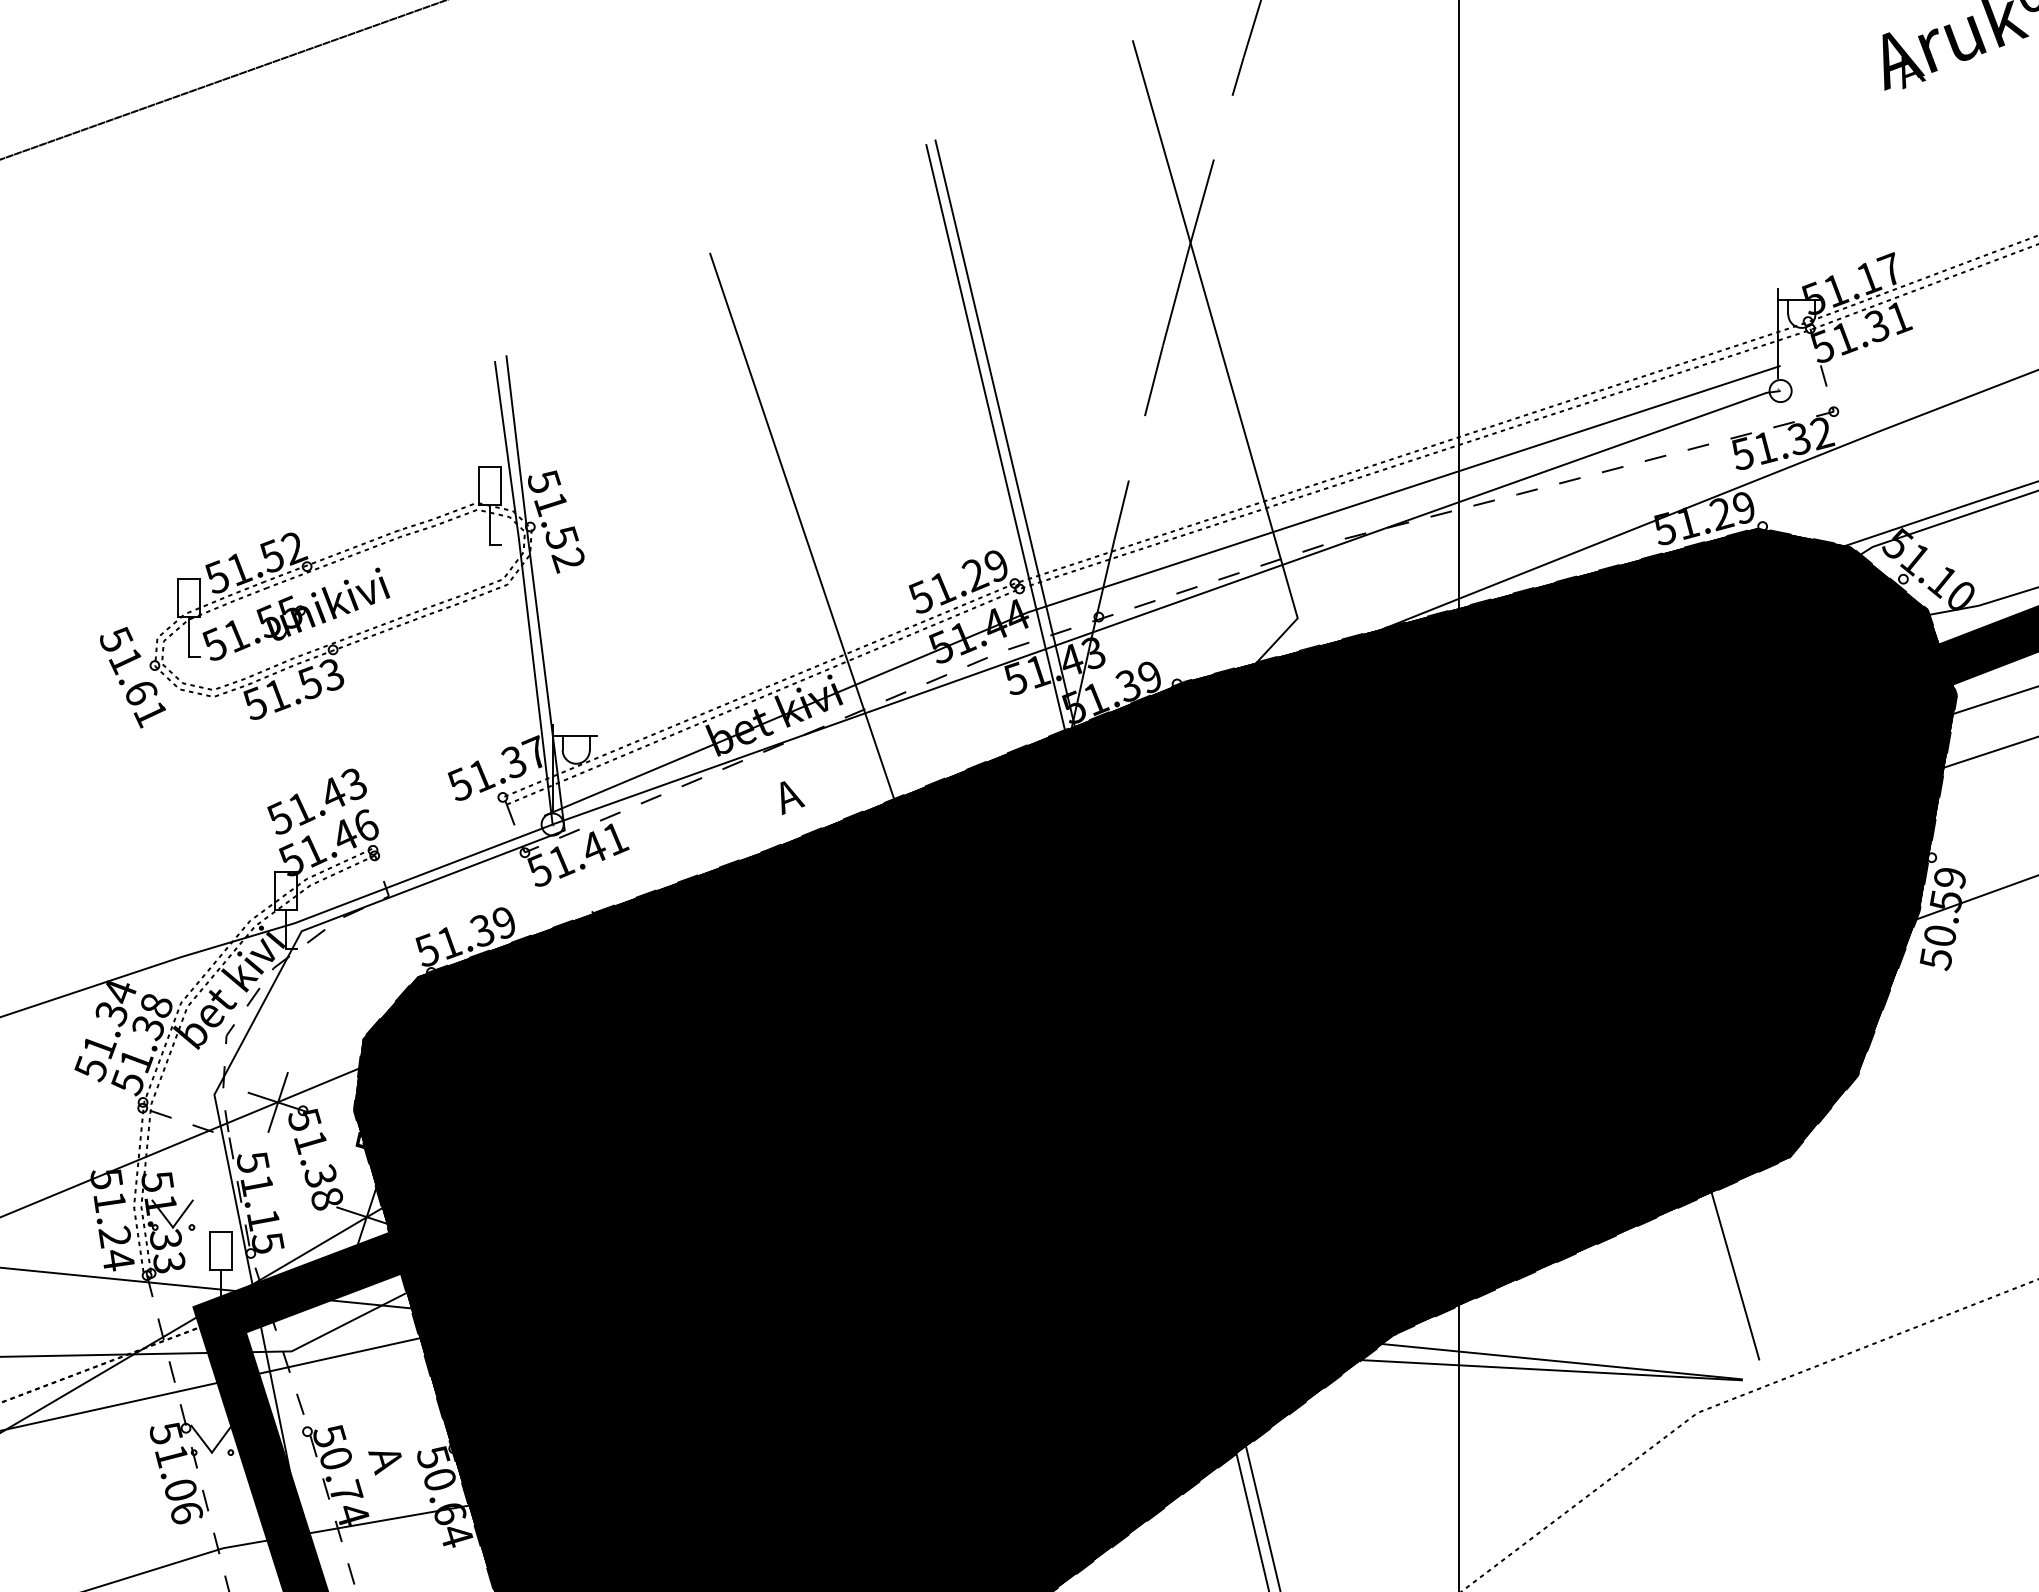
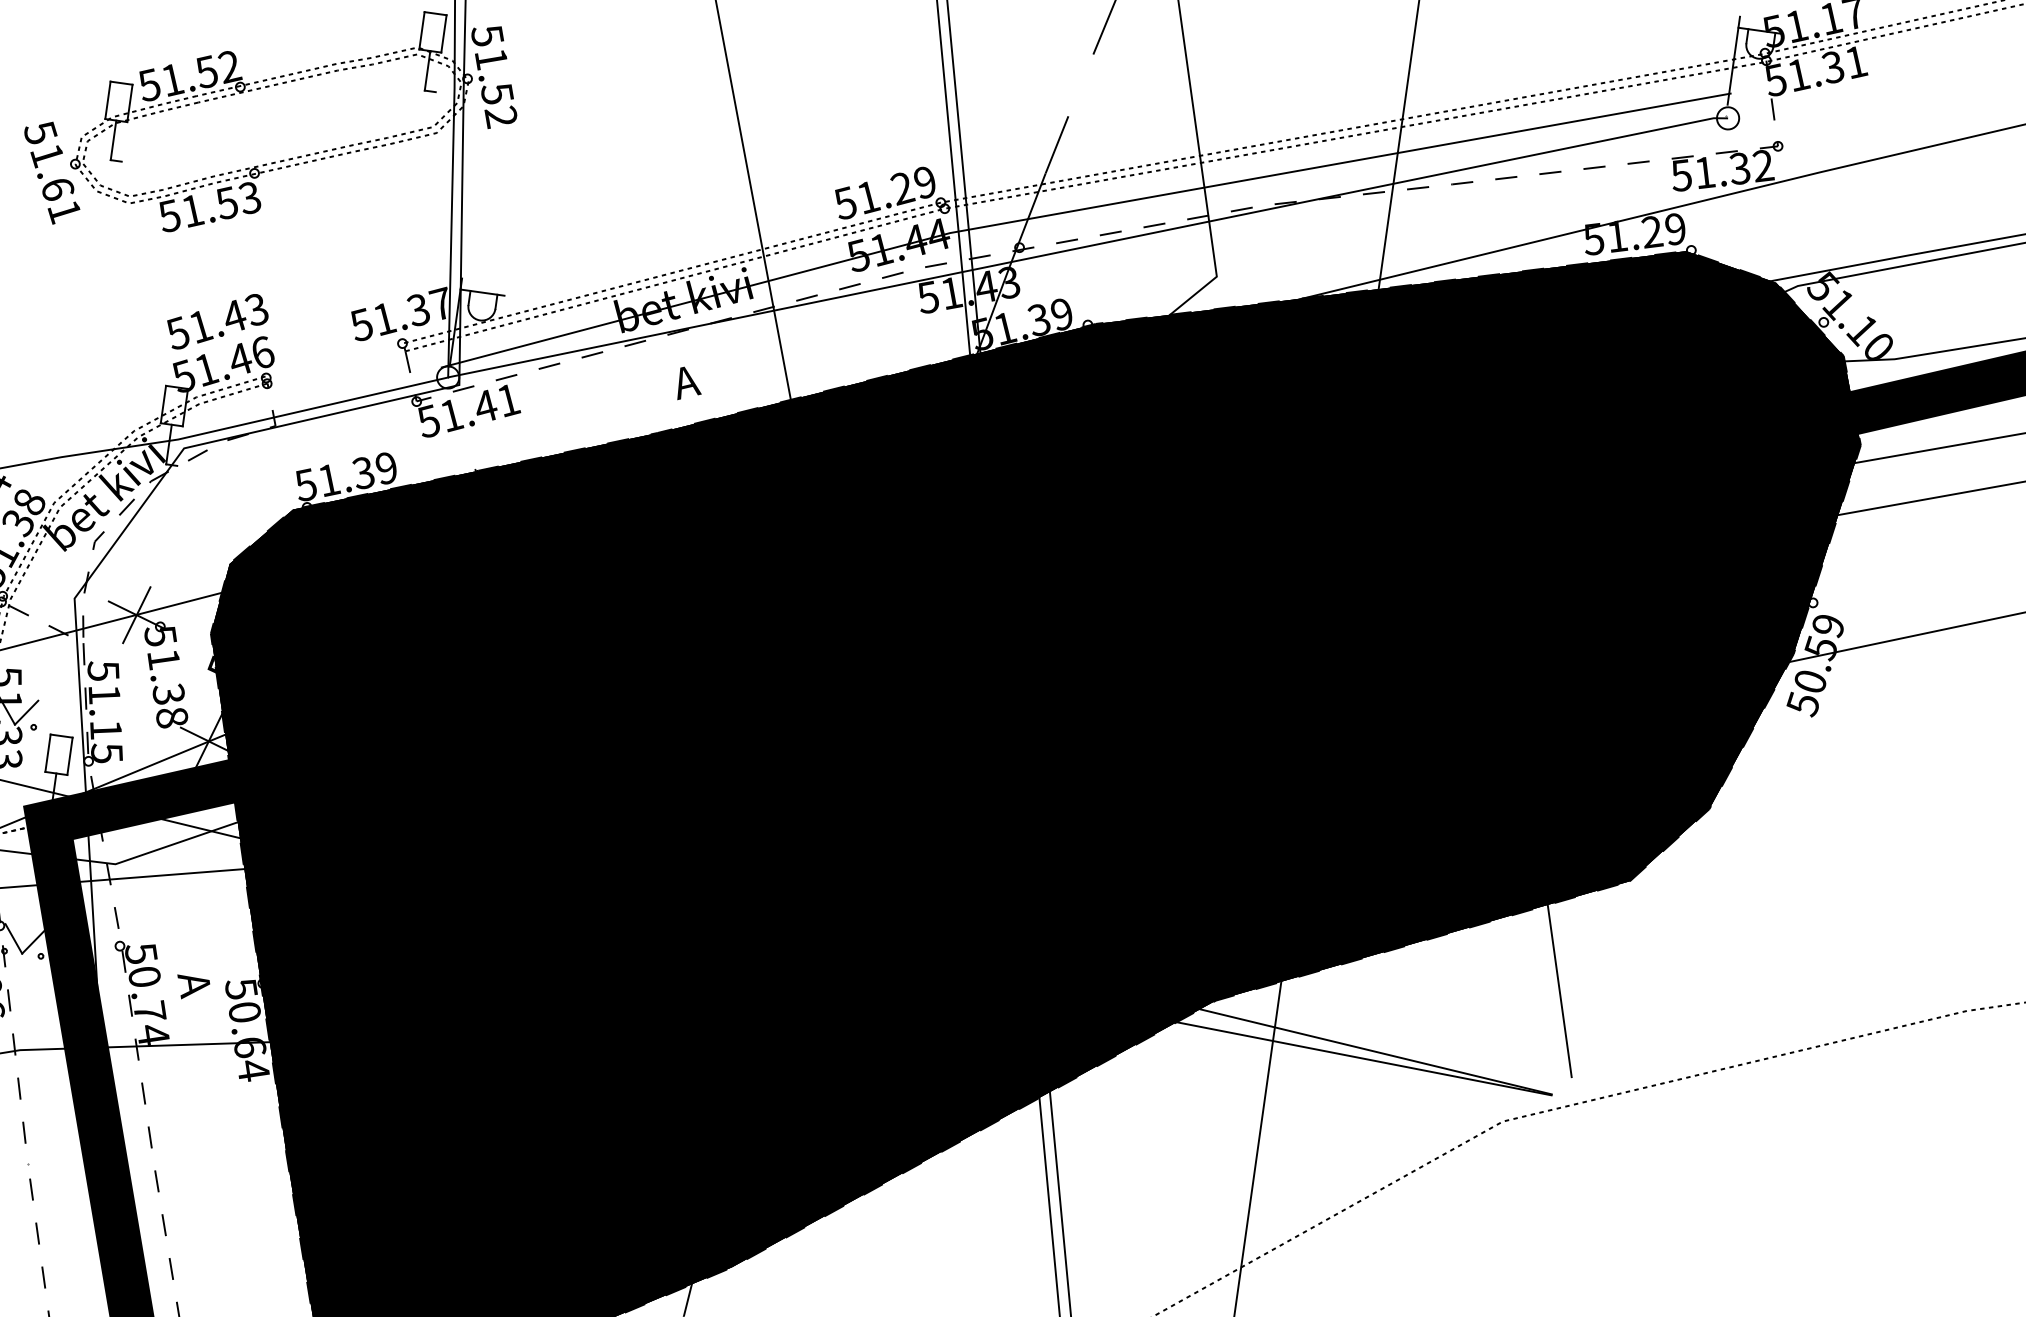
part: (296, 613) -> (223, 132), removed

